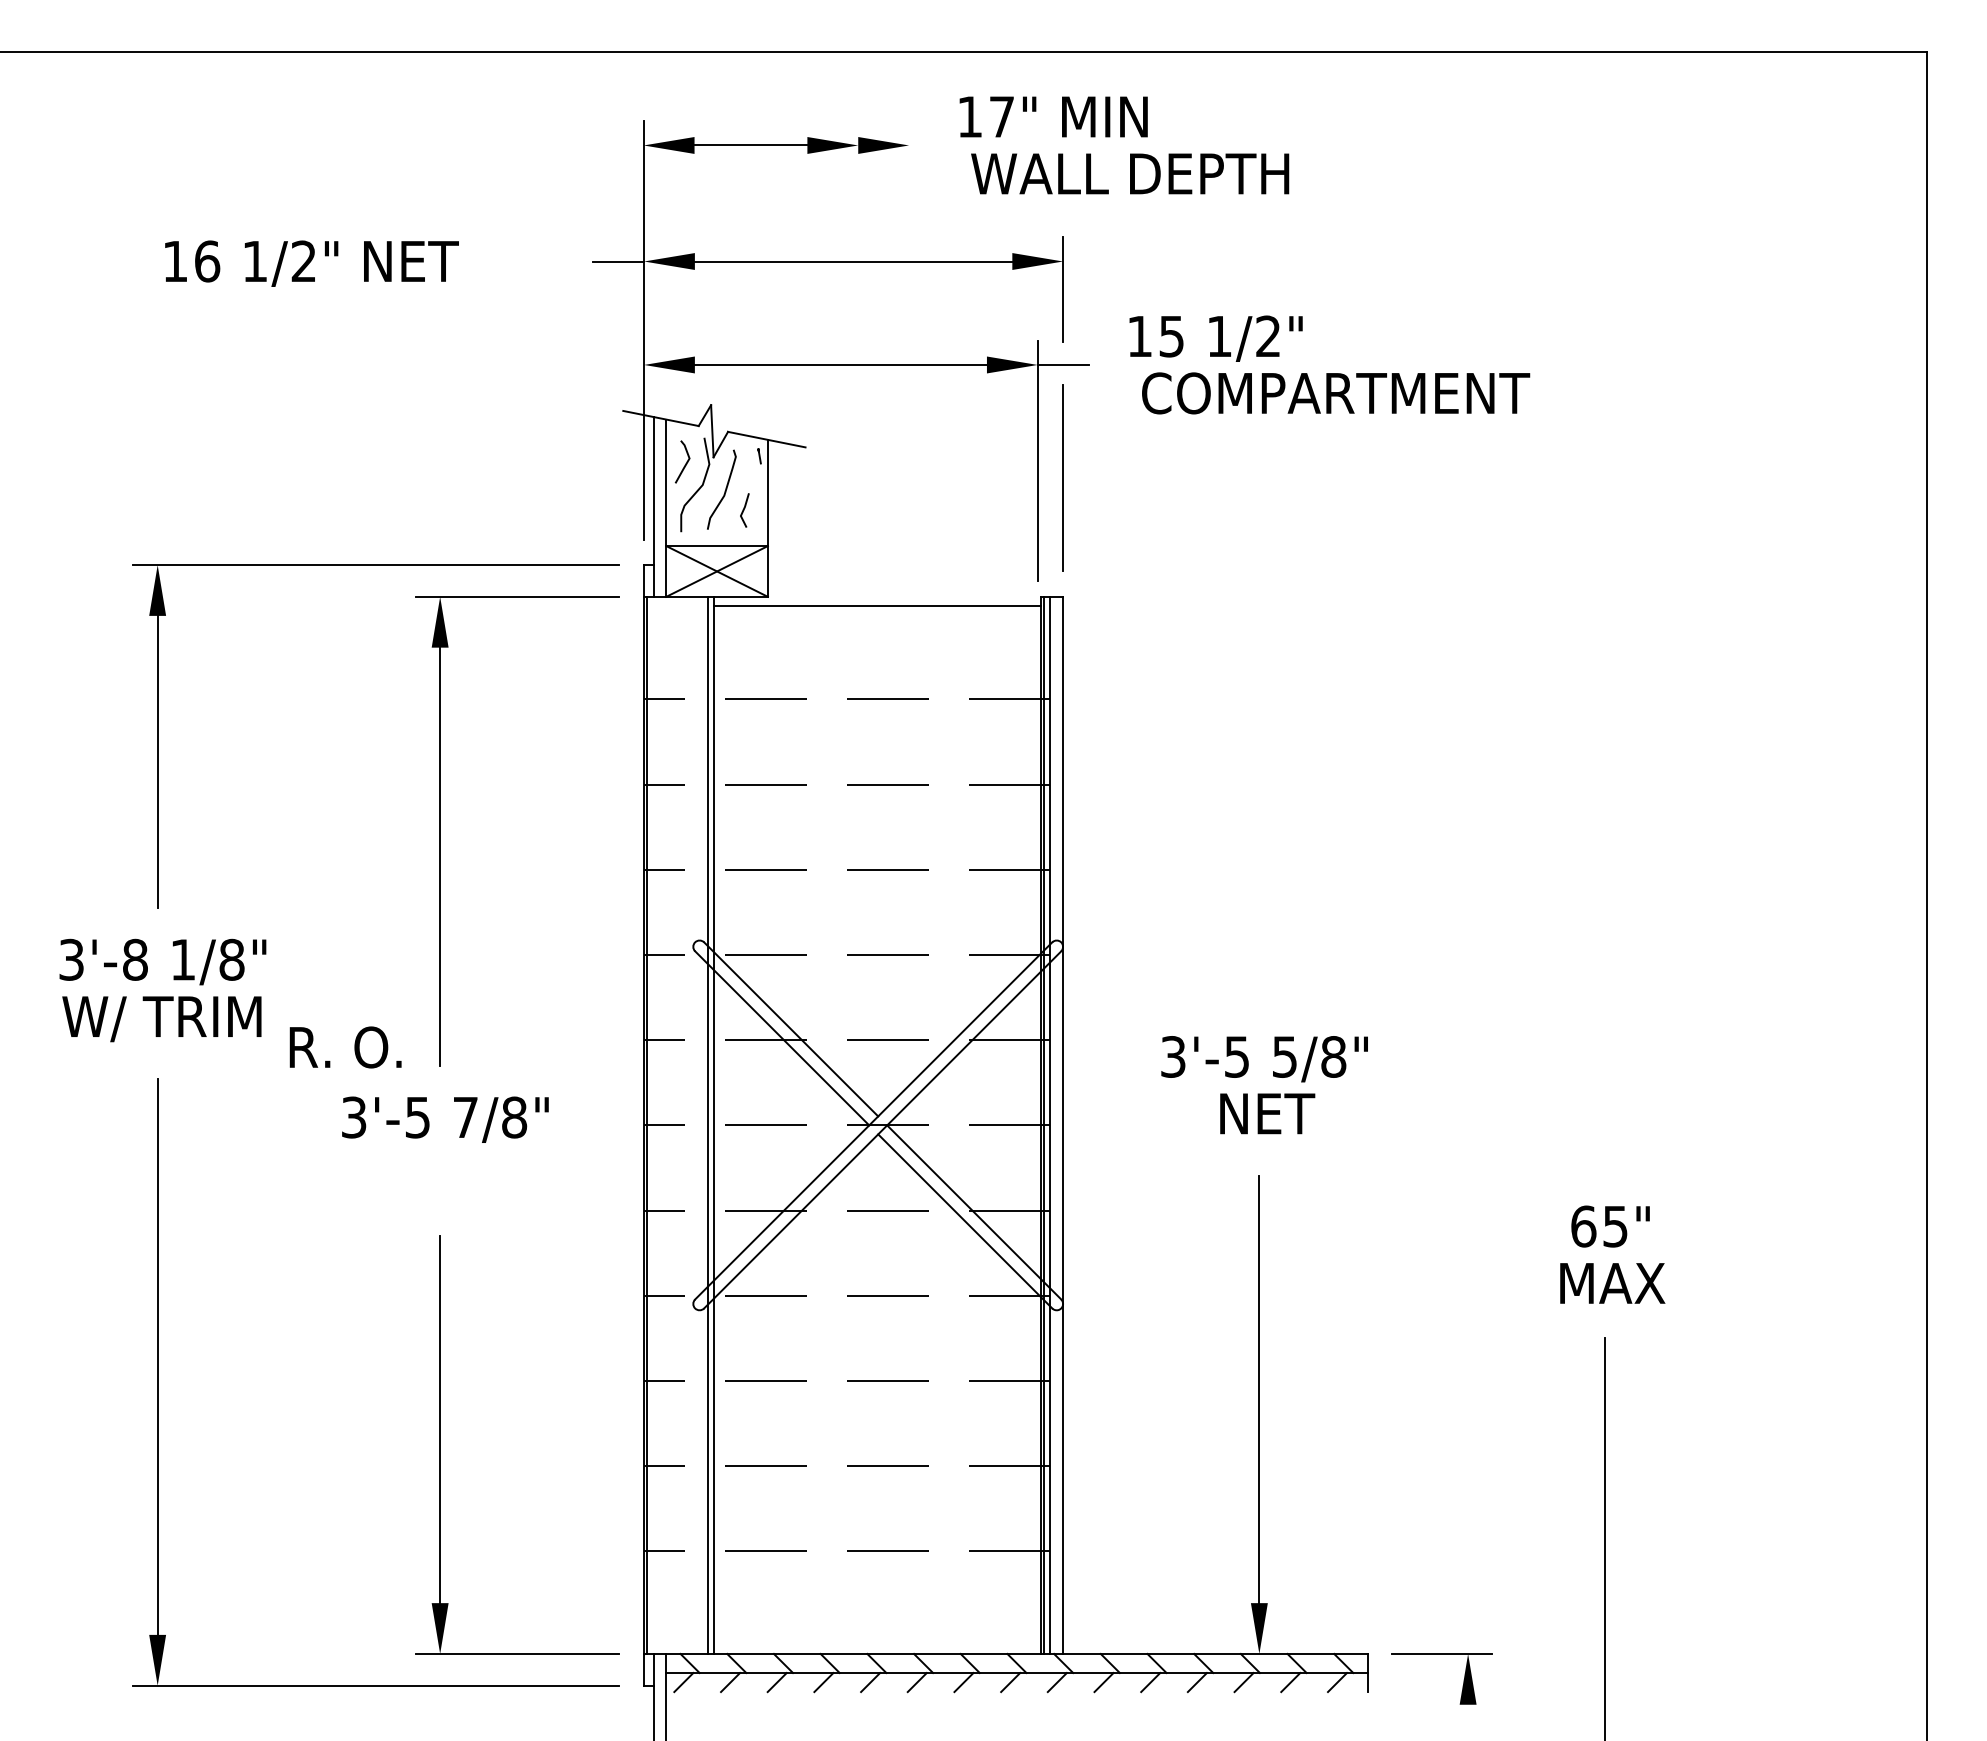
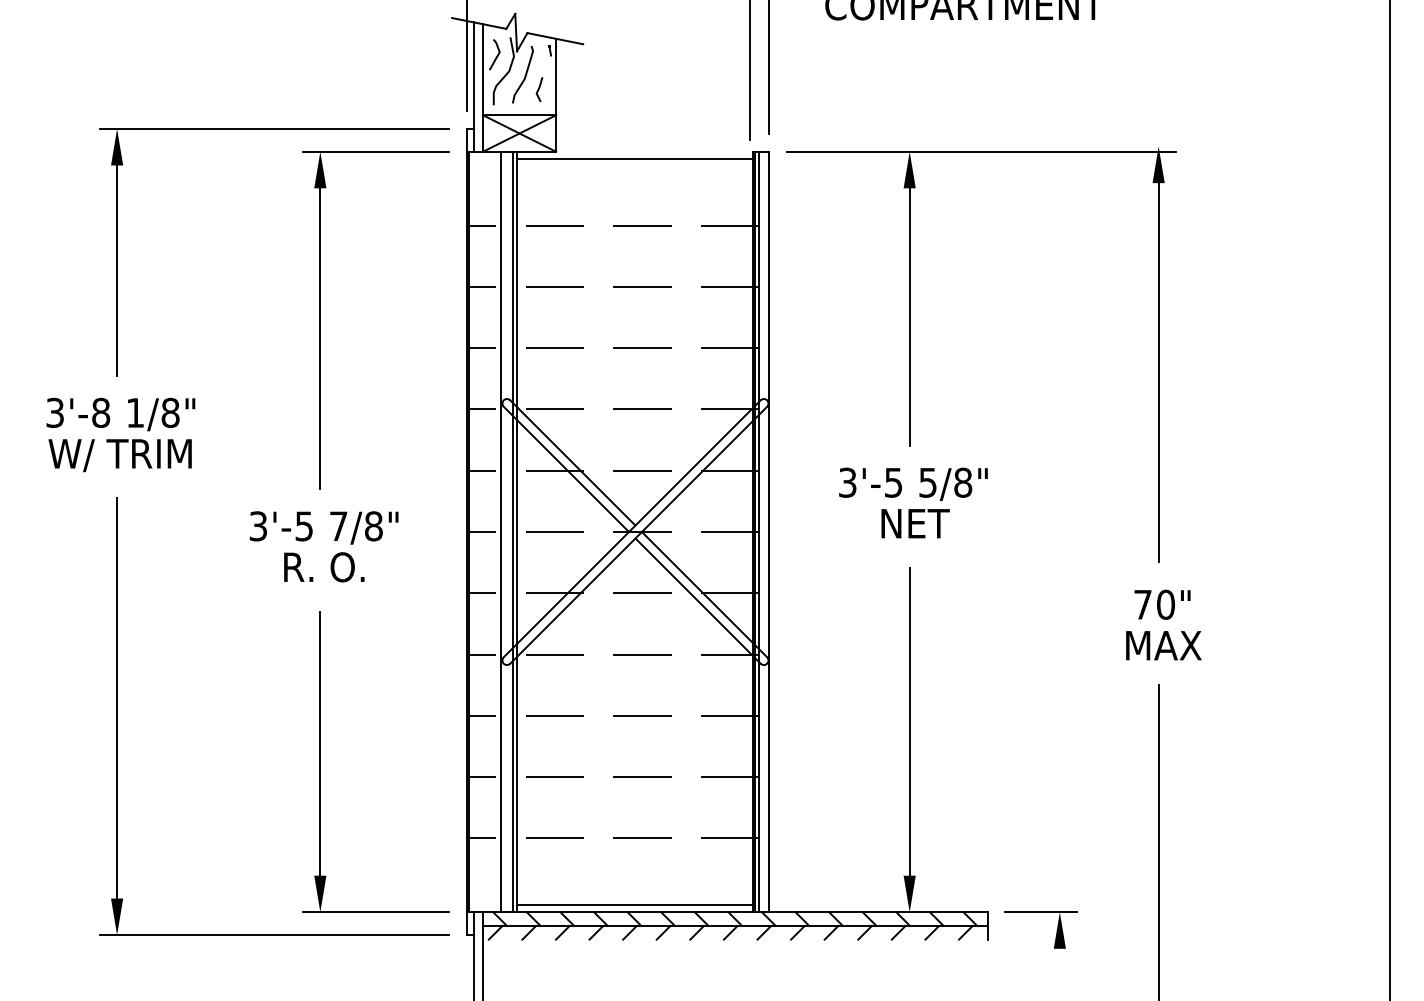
part: (1259, 879) -> (909, 355), added
text: (345, 1047) -> (324, 567), moved
line: (691, 1124) -> (501, 531), added
text: (1599, 1226) -> (1154, 604), 65" -> 70"
line: (876, 1644) -> (634, 905), added

